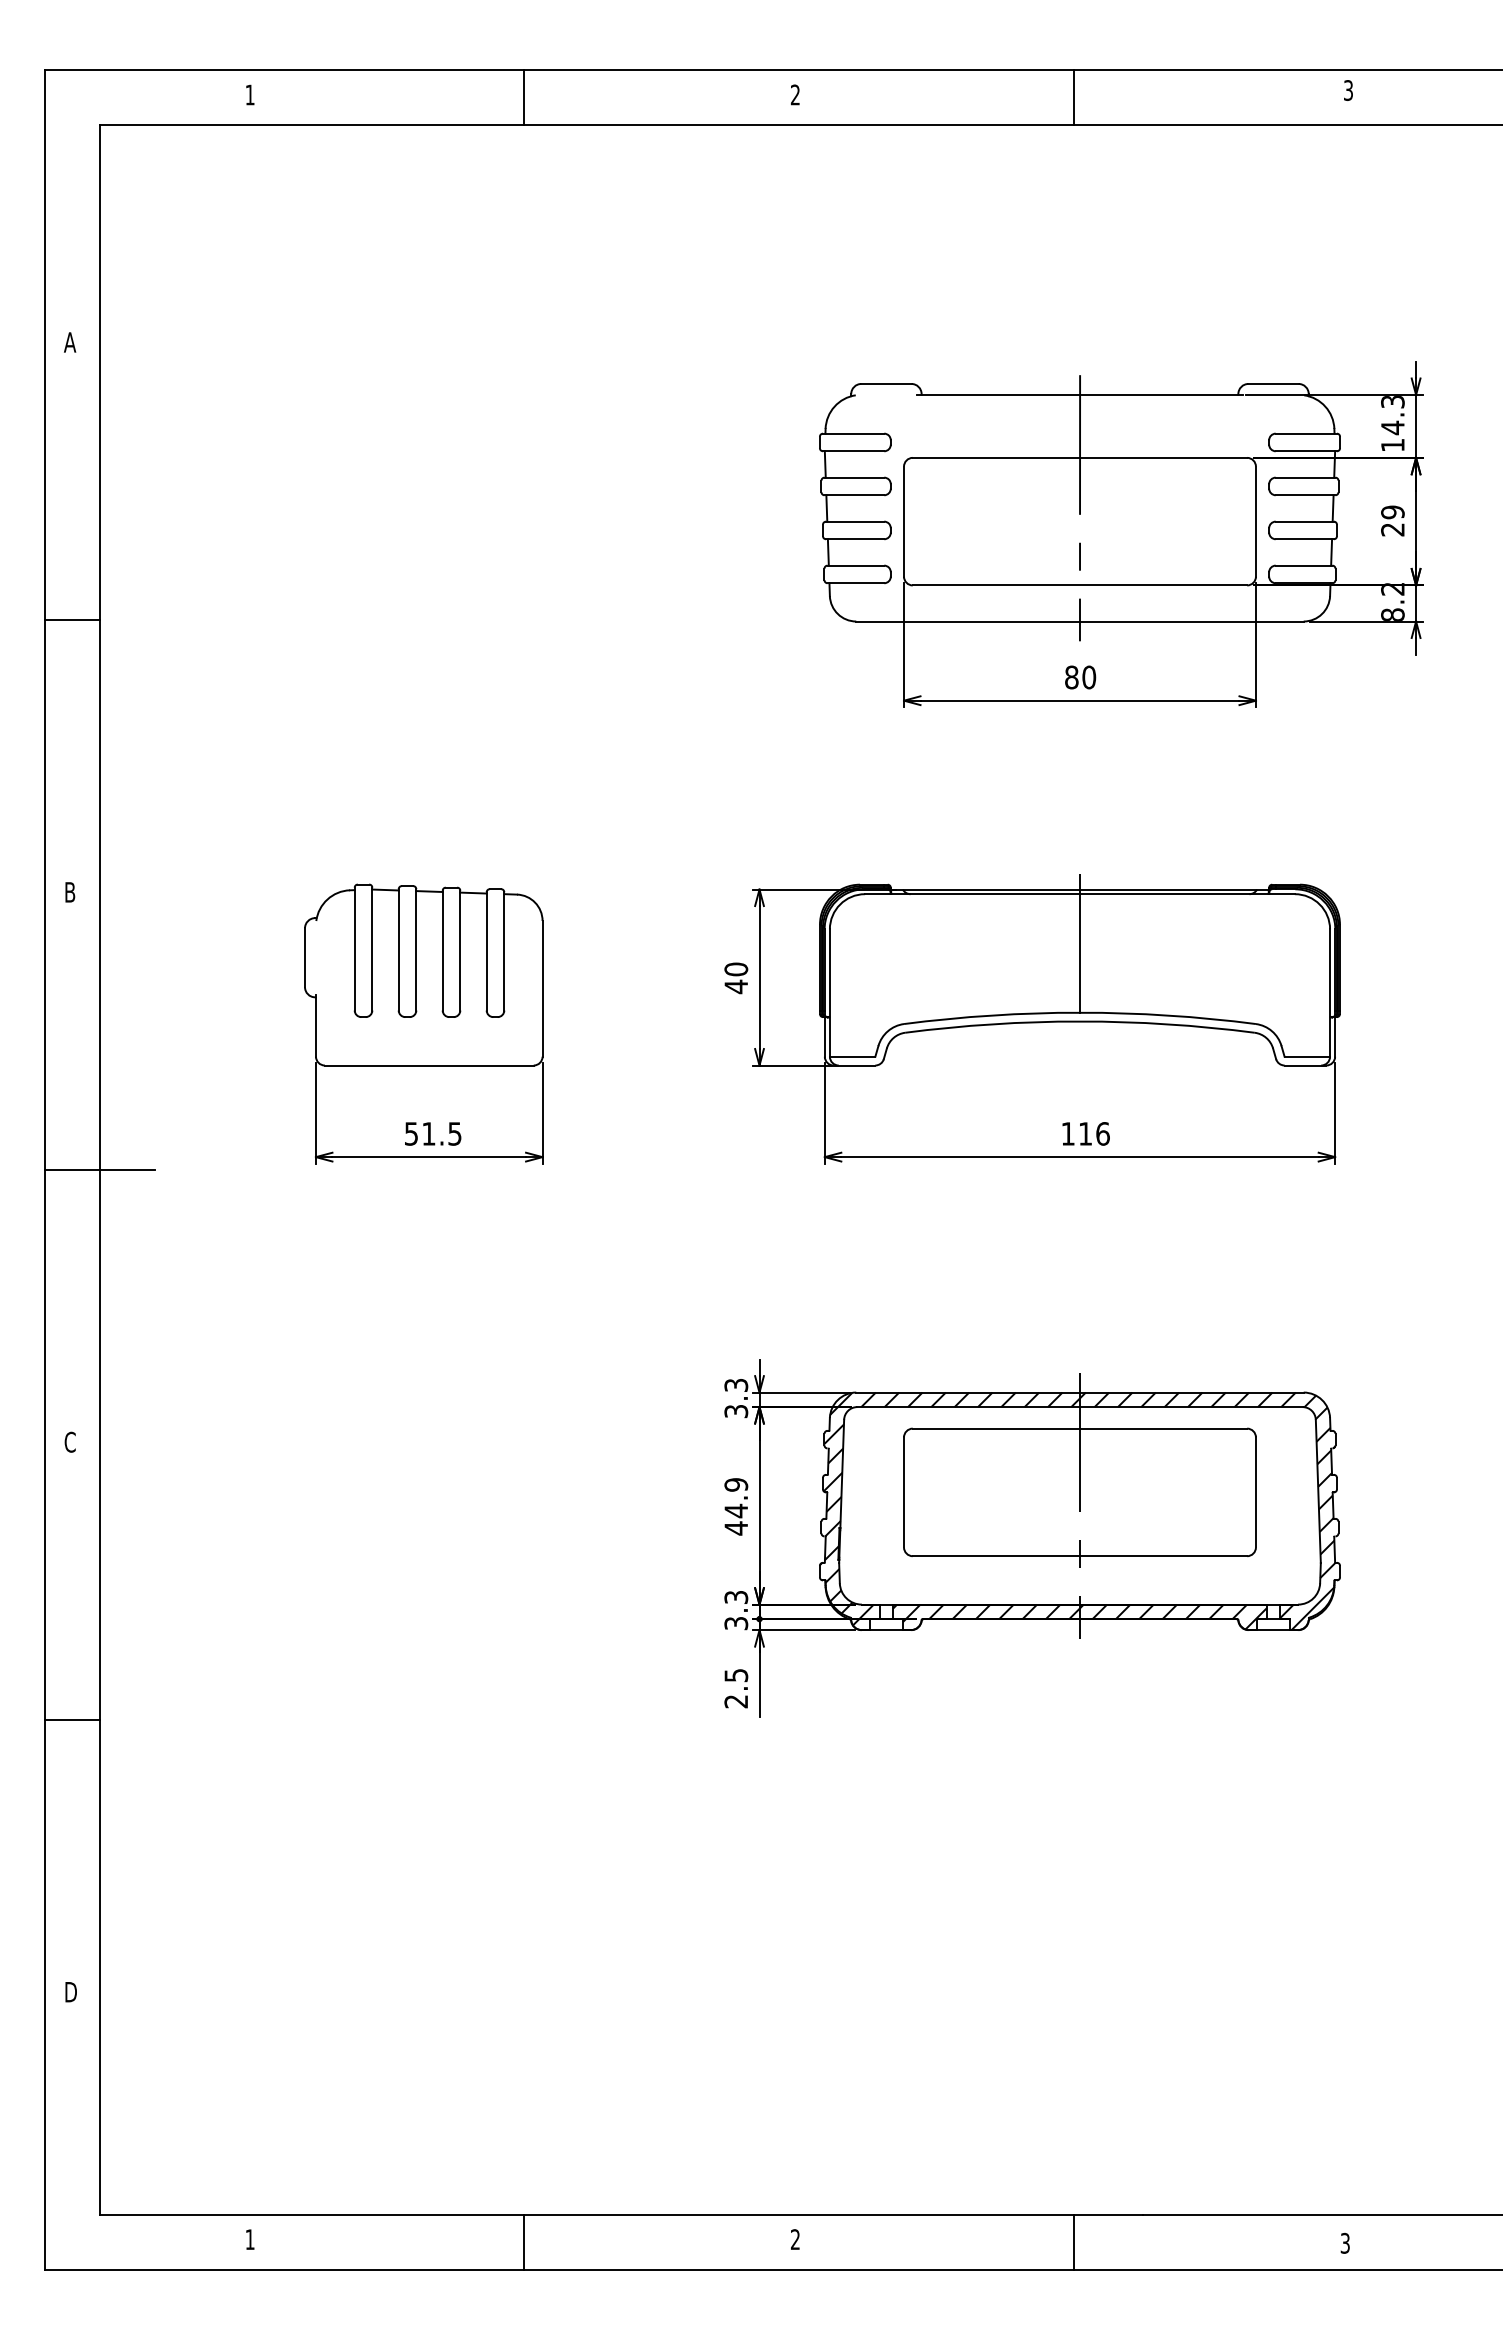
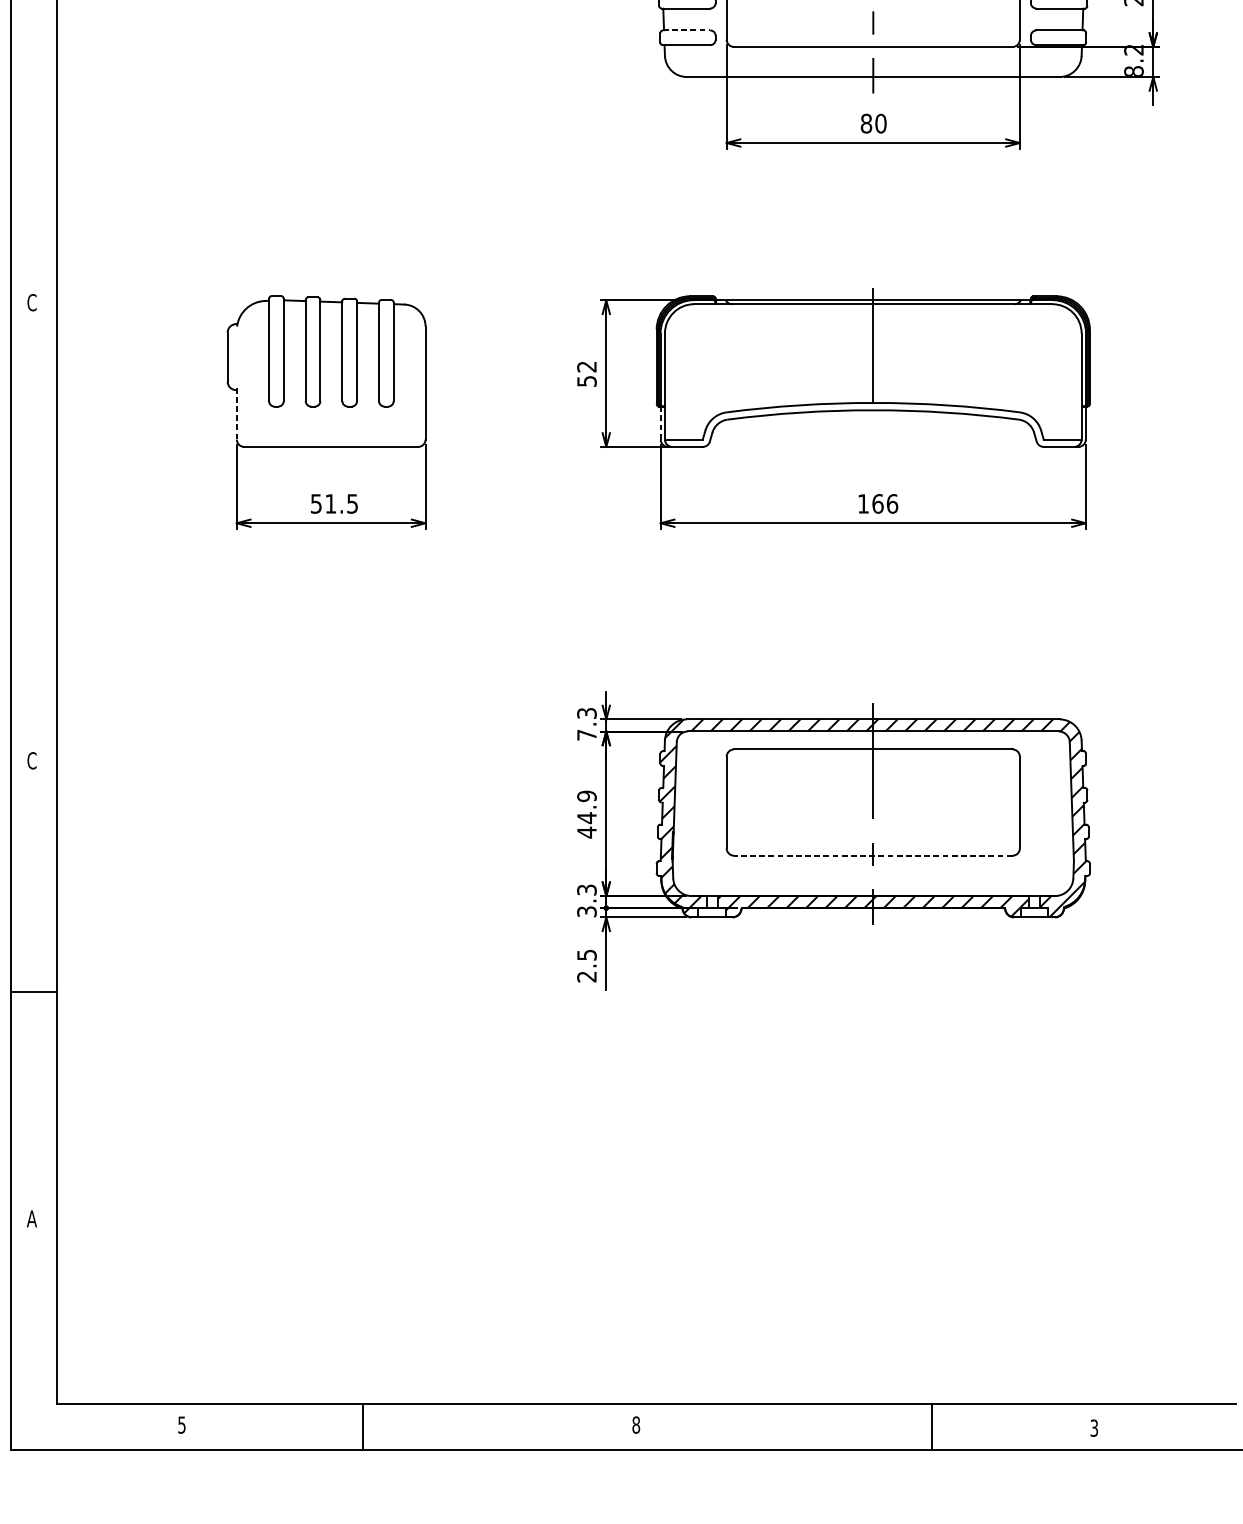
line: (856, 565) -> (687, 30), solid -> dashed
line: (72, 620) -> (33, 76), removed
text: (69, 891) -> (31, 301), B -> C
text: (736, 978) -> (587, 374), 40 -> 52
line: (316, 1026) -> (237, 414), solid -> dashed
line: (824, 1037) -> (660, 423), solid -> dashed
text: (1085, 1133) -> (877, 503), 116 -> 166
line: (100, 1170) -> (57, 534), removed
text: (736, 1411) -> (587, 735), 3.3 -> 7.3
line: (1079, 1556) -> (872, 855), solid -> dashed
text: (70, 1992) -> (32, 1219), D -> A
text: (249, 2239) -> (181, 1424), 1 -> 5
text: (795, 2239) -> (636, 1424), 2 -> 8
line: (523, 2241) -> (363, 1426), moved
line: (1073, 2241) -> (932, 1426), moved

